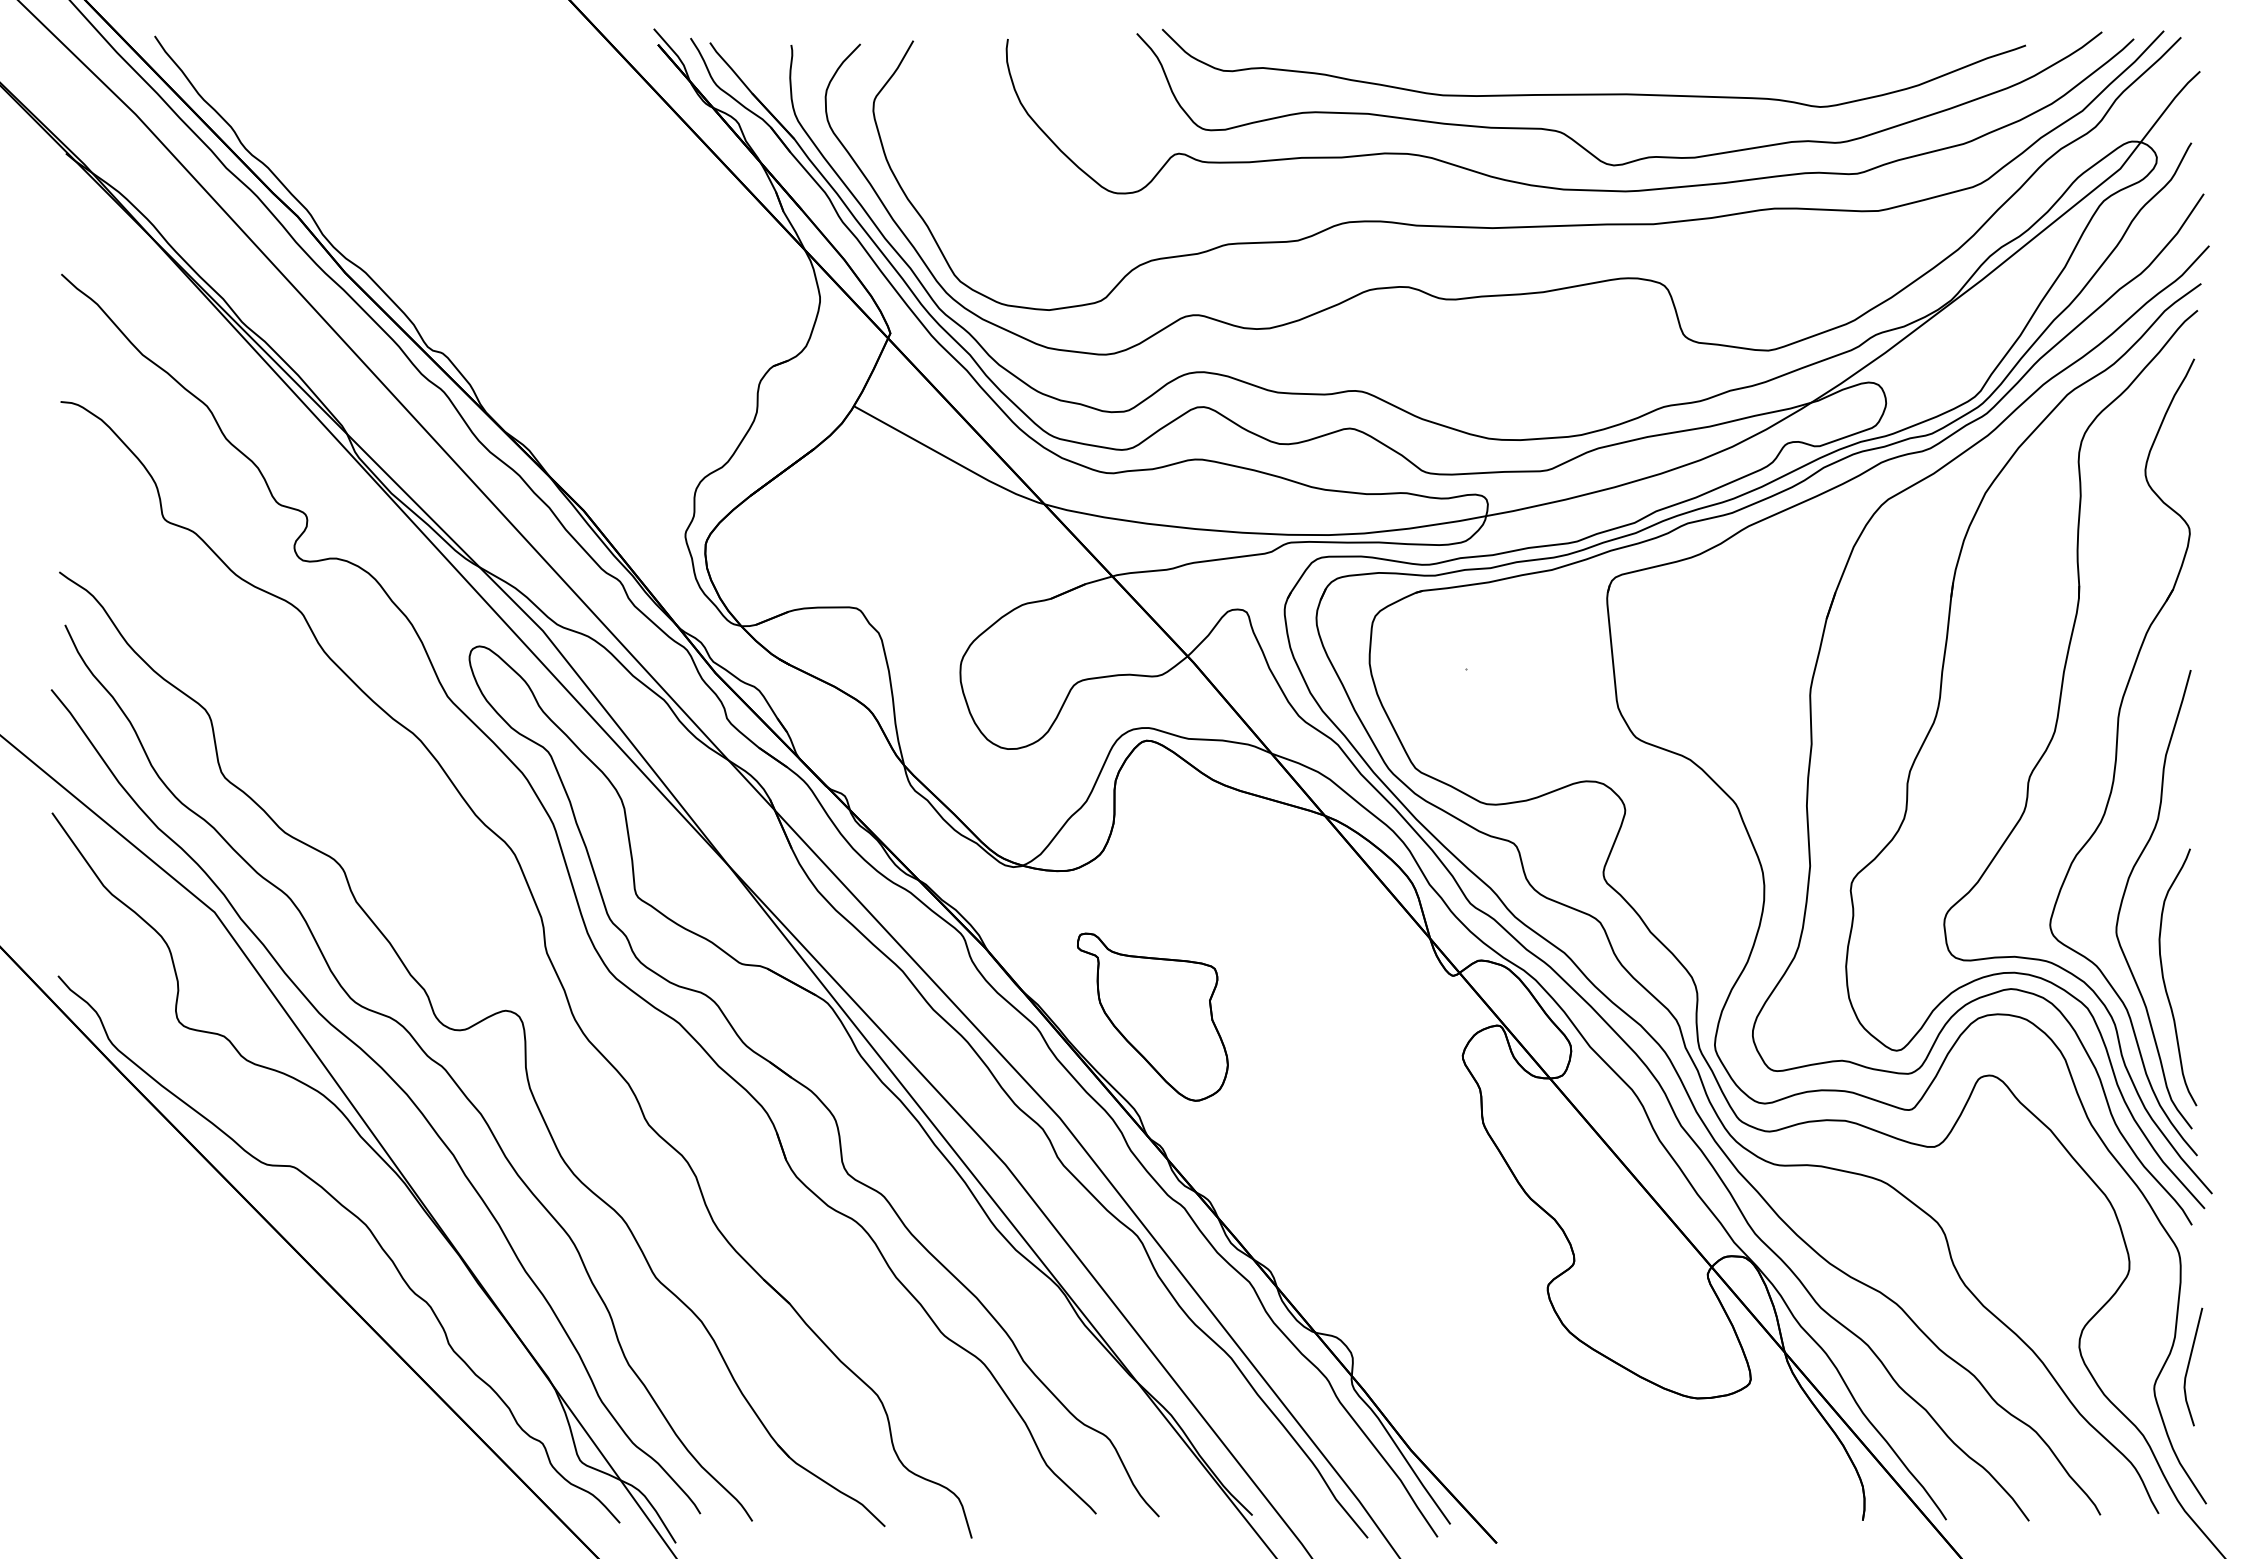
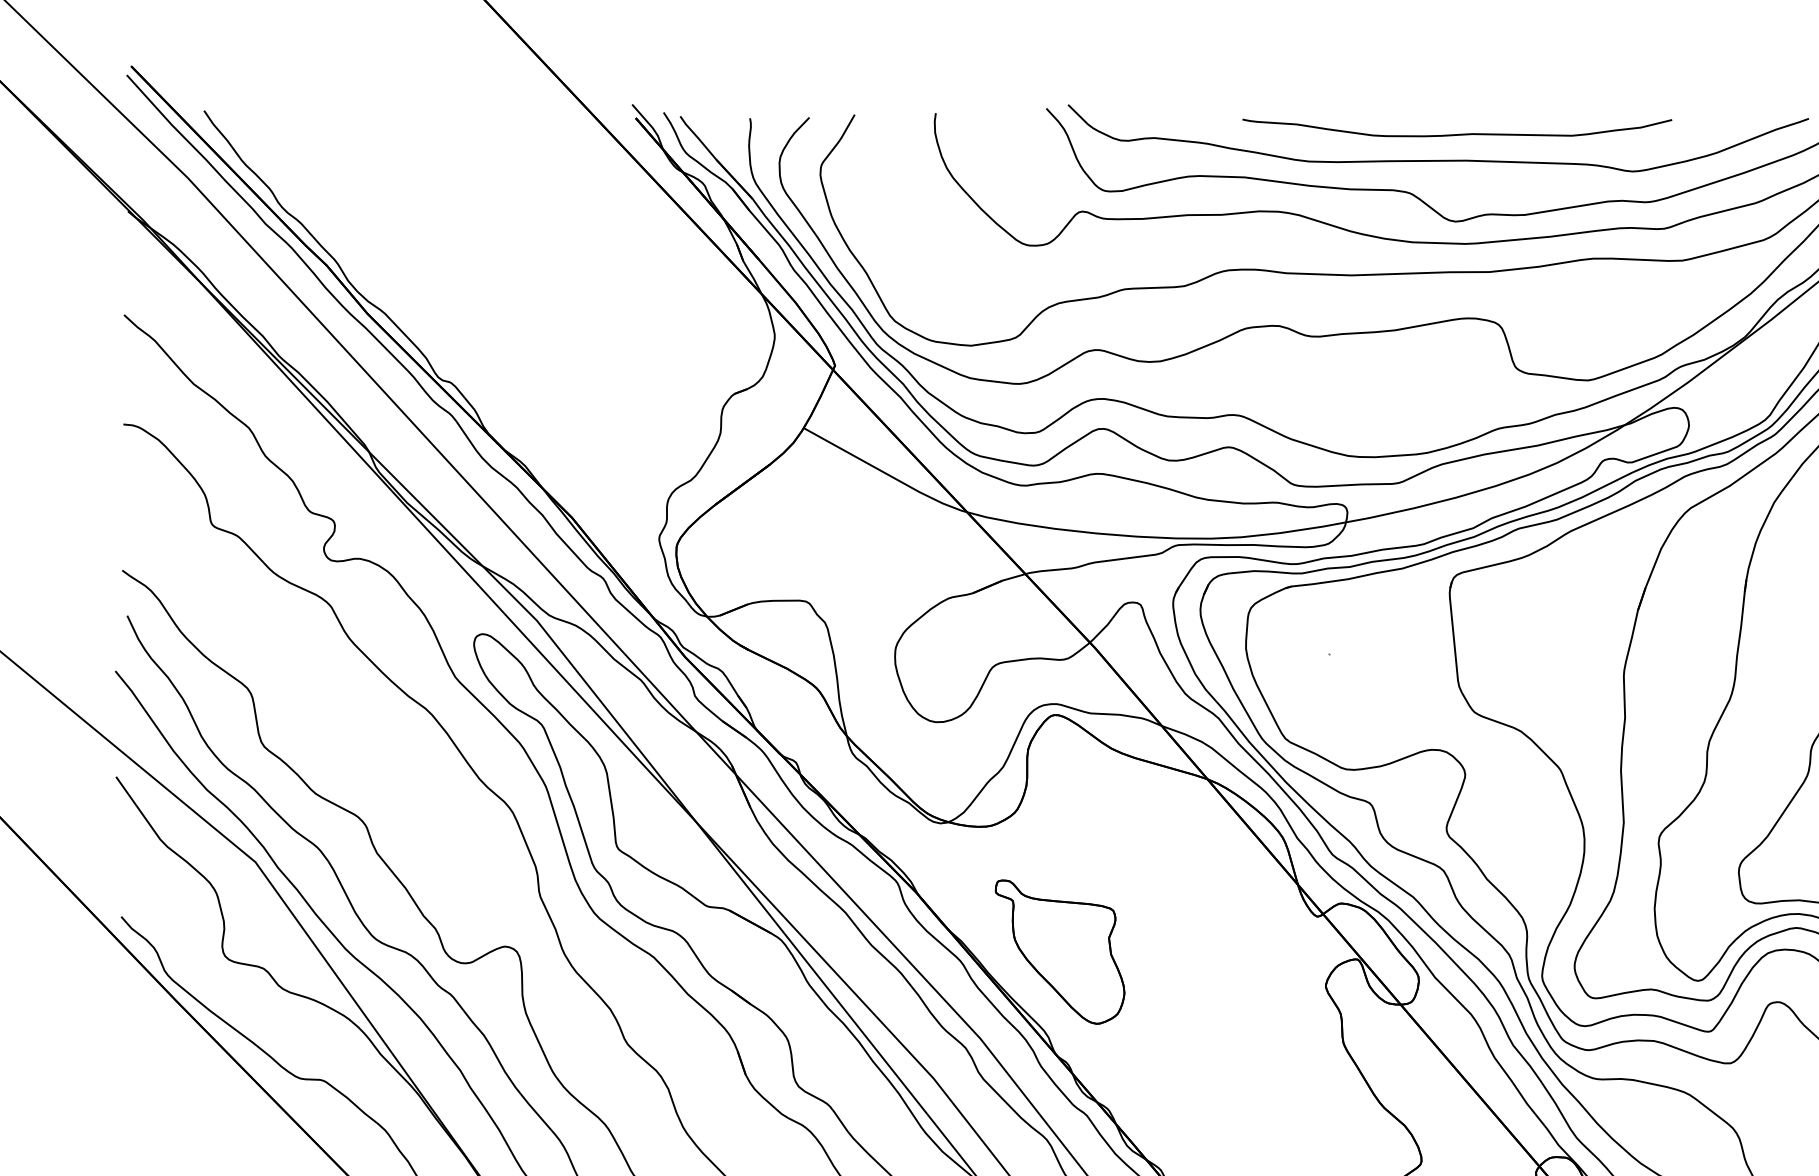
curve: (1615, 63) -> (1456, 134), added

